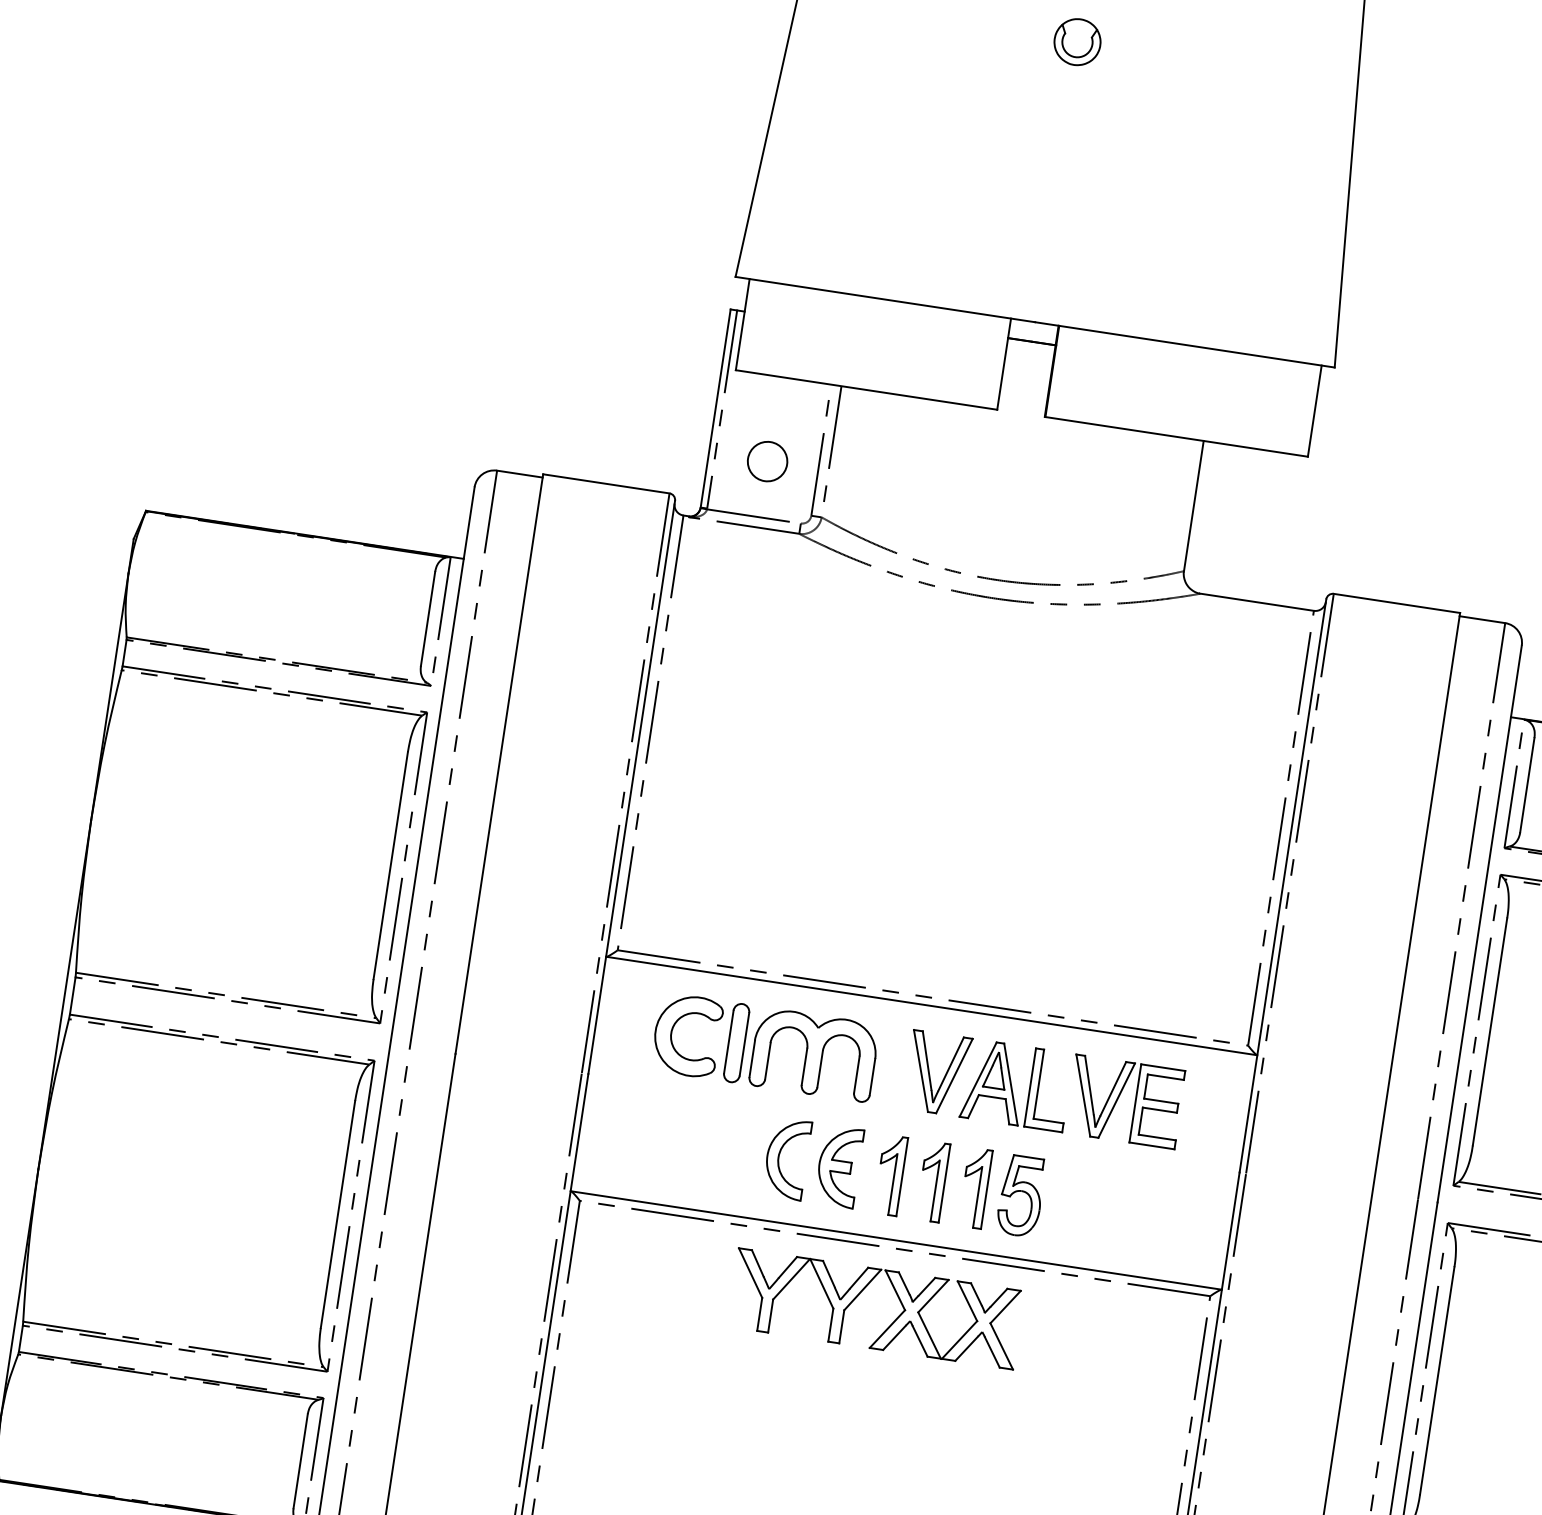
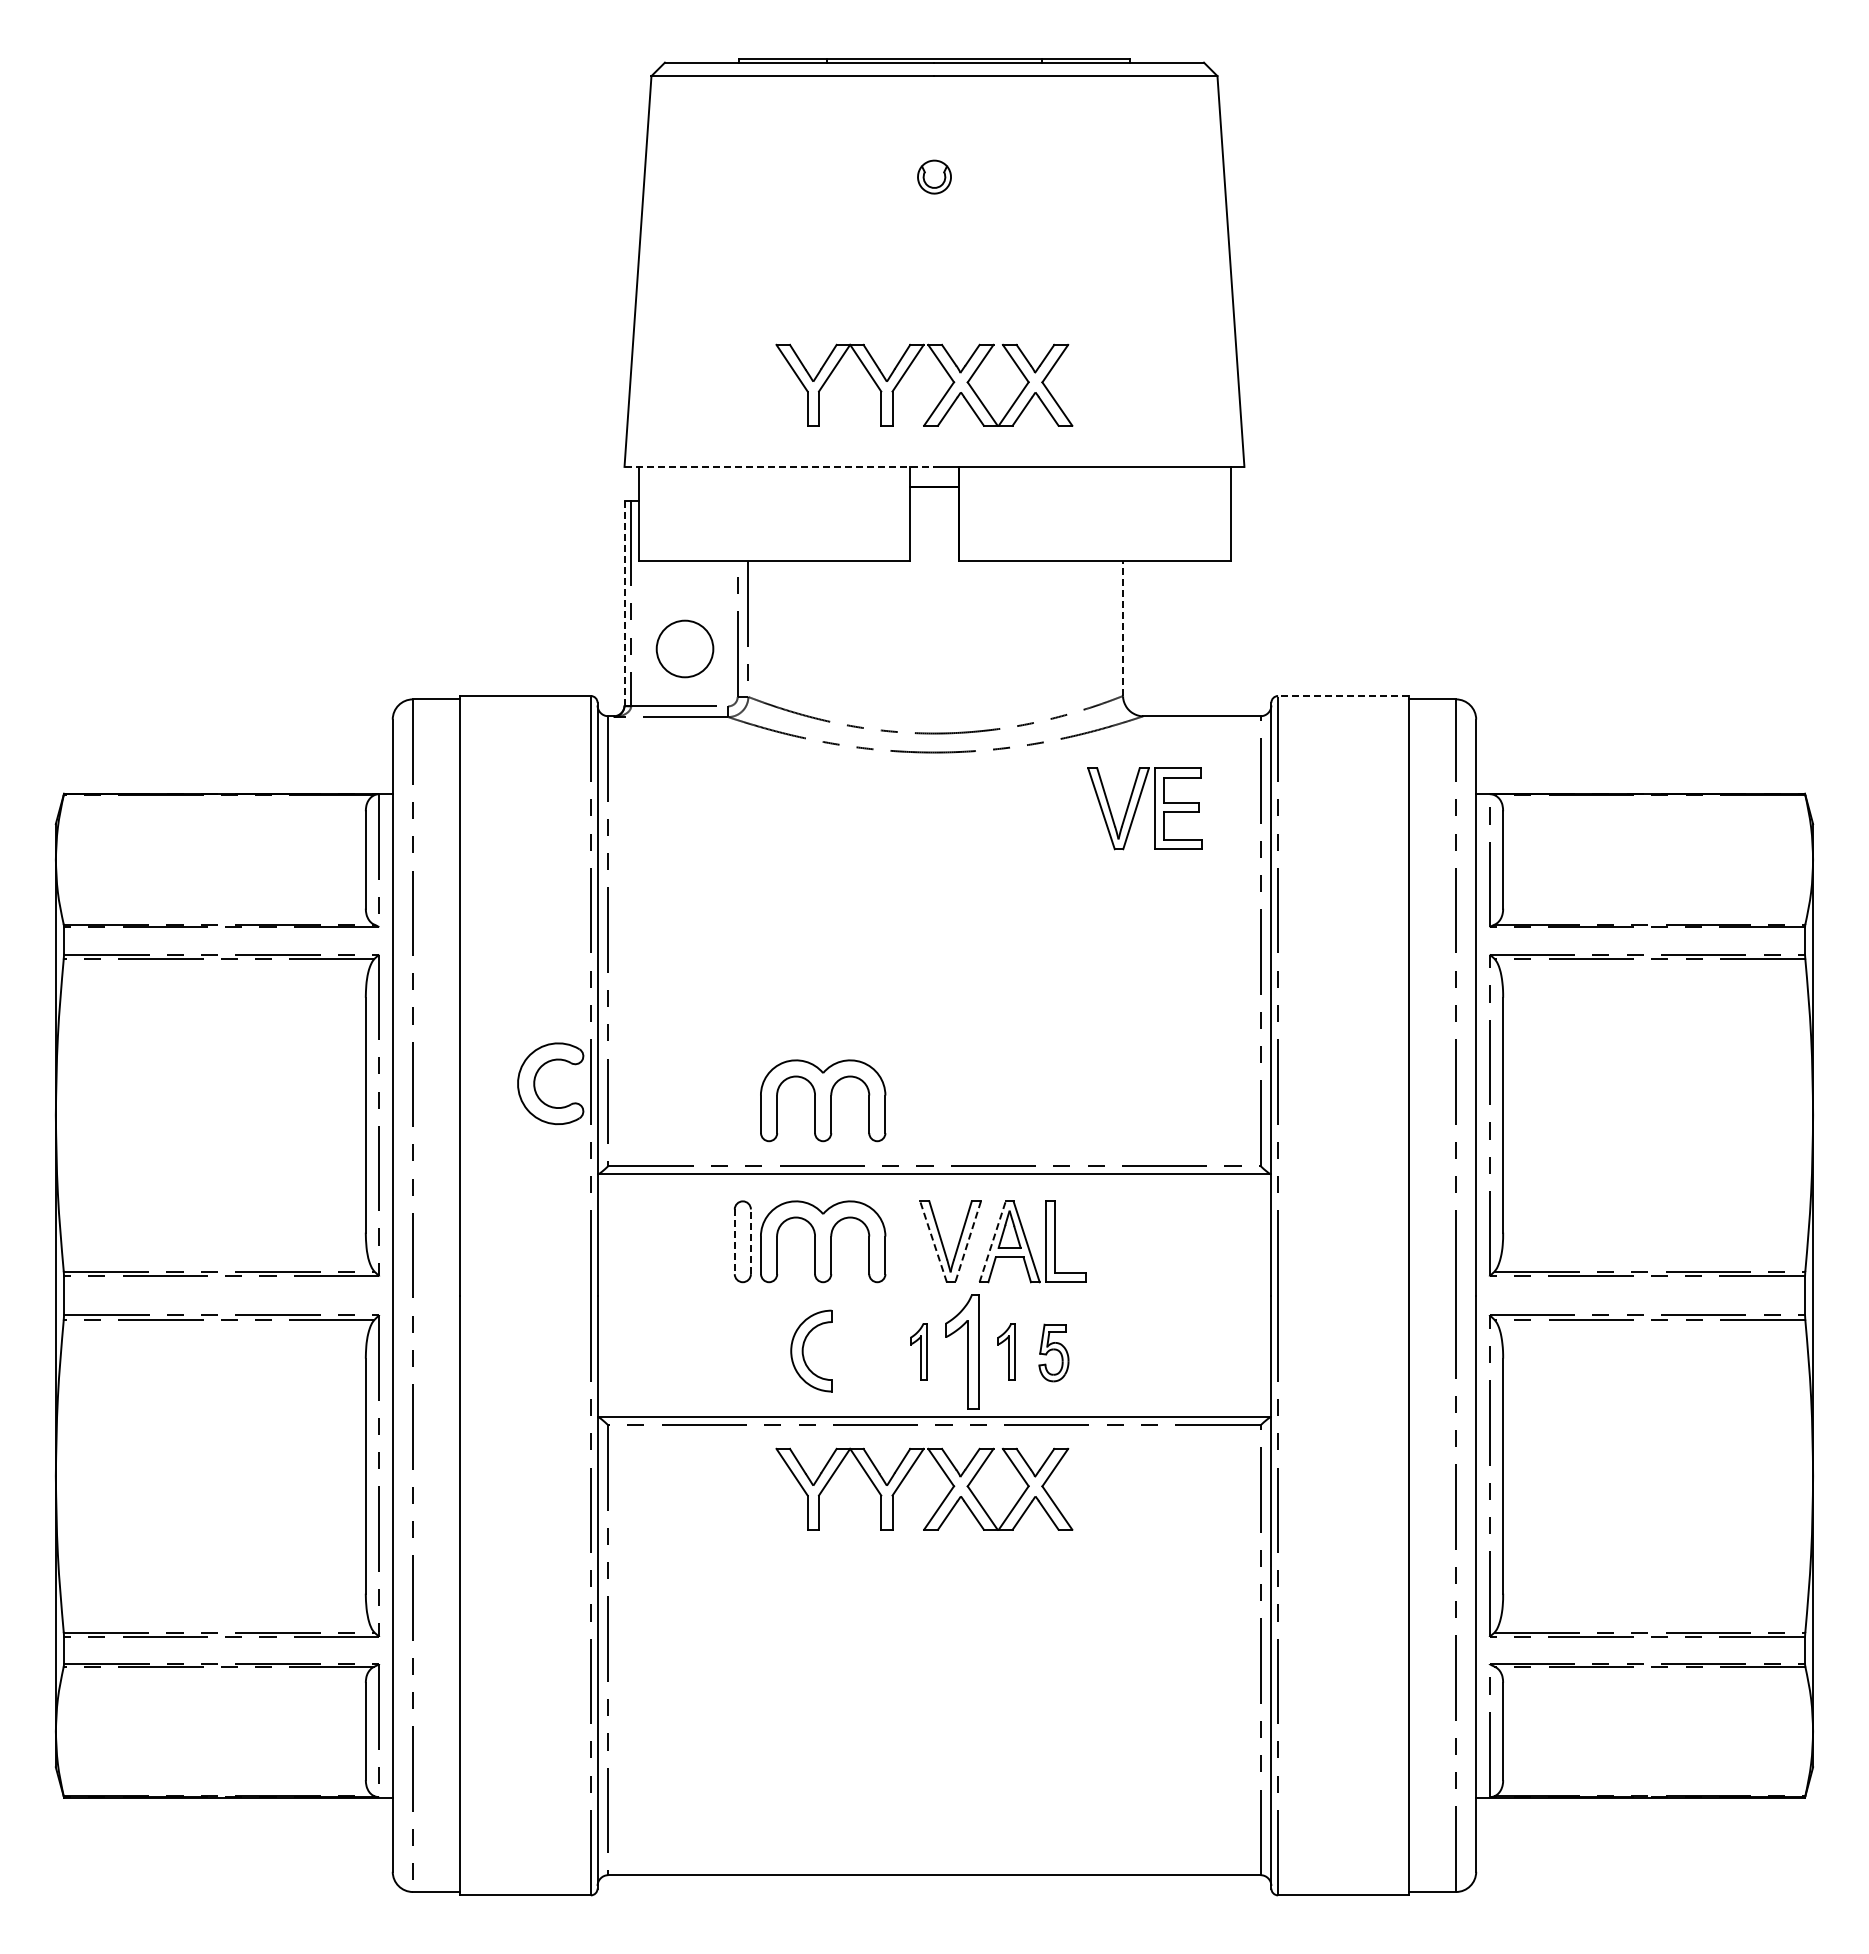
part: (1077, 41) -> (934, 176), size x0.7
part: (1023, 226) -> (907, 371), added
line: (885, 299) -> (779, 466), solid -> dashed
line: (715, 407) -> (624, 602), solid -> dashed
circle: (767, 461) -> (685, 648), size x1.4
line: (1194, 506) -> (1123, 628), solid -> dashed
line: (1395, 603) -> (1342, 696), solid -> dashed
part: (835, 918) -> (823, 1100), added
part: (672, 1033) -> (535, 1083), moved
line: (728, 1042) -> (734, 1242), solid -> dashed
line: (744, 1043) -> (750, 1241), solid -> dashed
line: (920, 1070) -> (933, 1241), solid -> dashed
line: (954, 1076) -> (968, 1242), solid -> dashed
line: (978, 1079) -> (992, 1241), solid -> dashed
part: (1119, 1097) -> (1138, 805), moved
part: (839, 1166) -> (865, 1350), removed
part: (890, 1174) -> (918, 1351), size x0.7
part: (932, 1181) -> (962, 1351), size x1.4
part: (975, 1187) -> (1006, 1351), size x0.7
part: (1020, 1195) -> (1053, 1352), size x0.7

